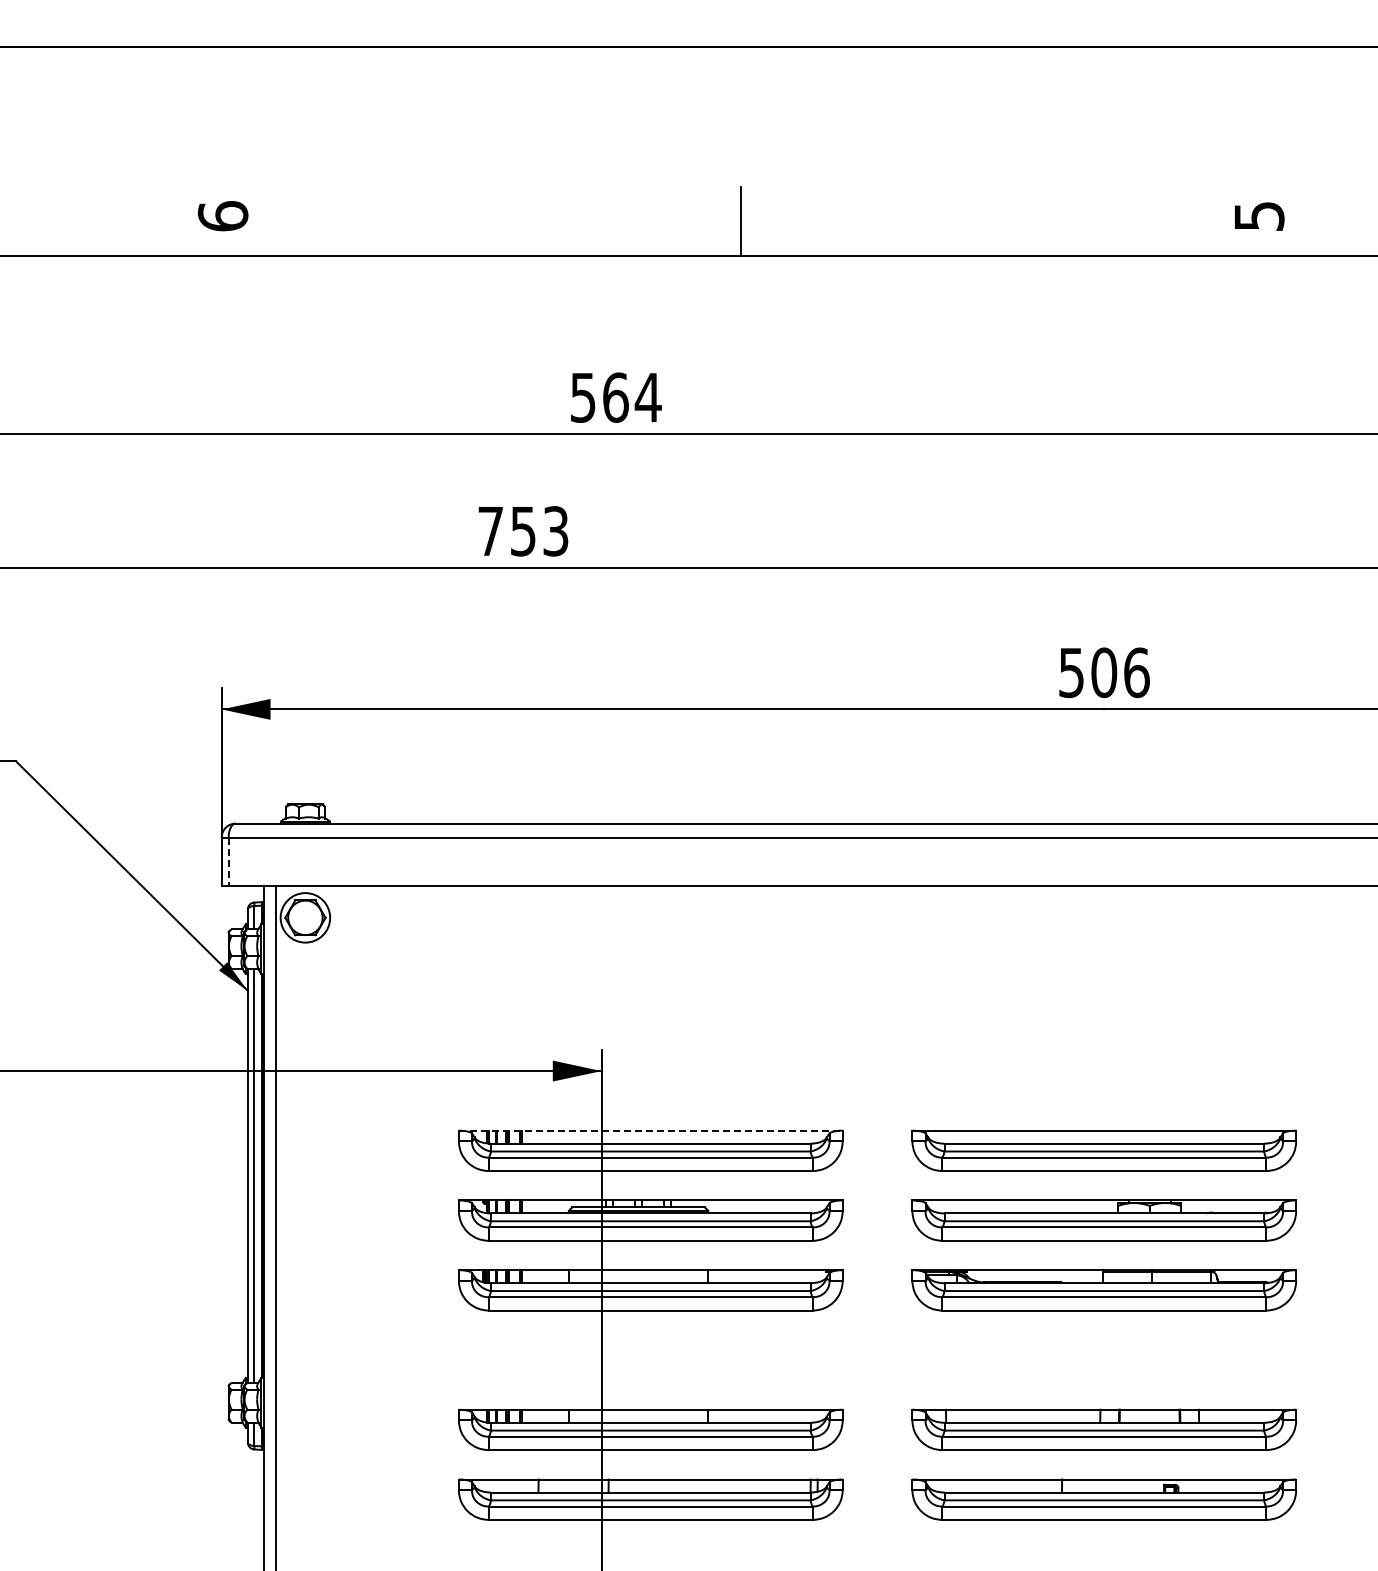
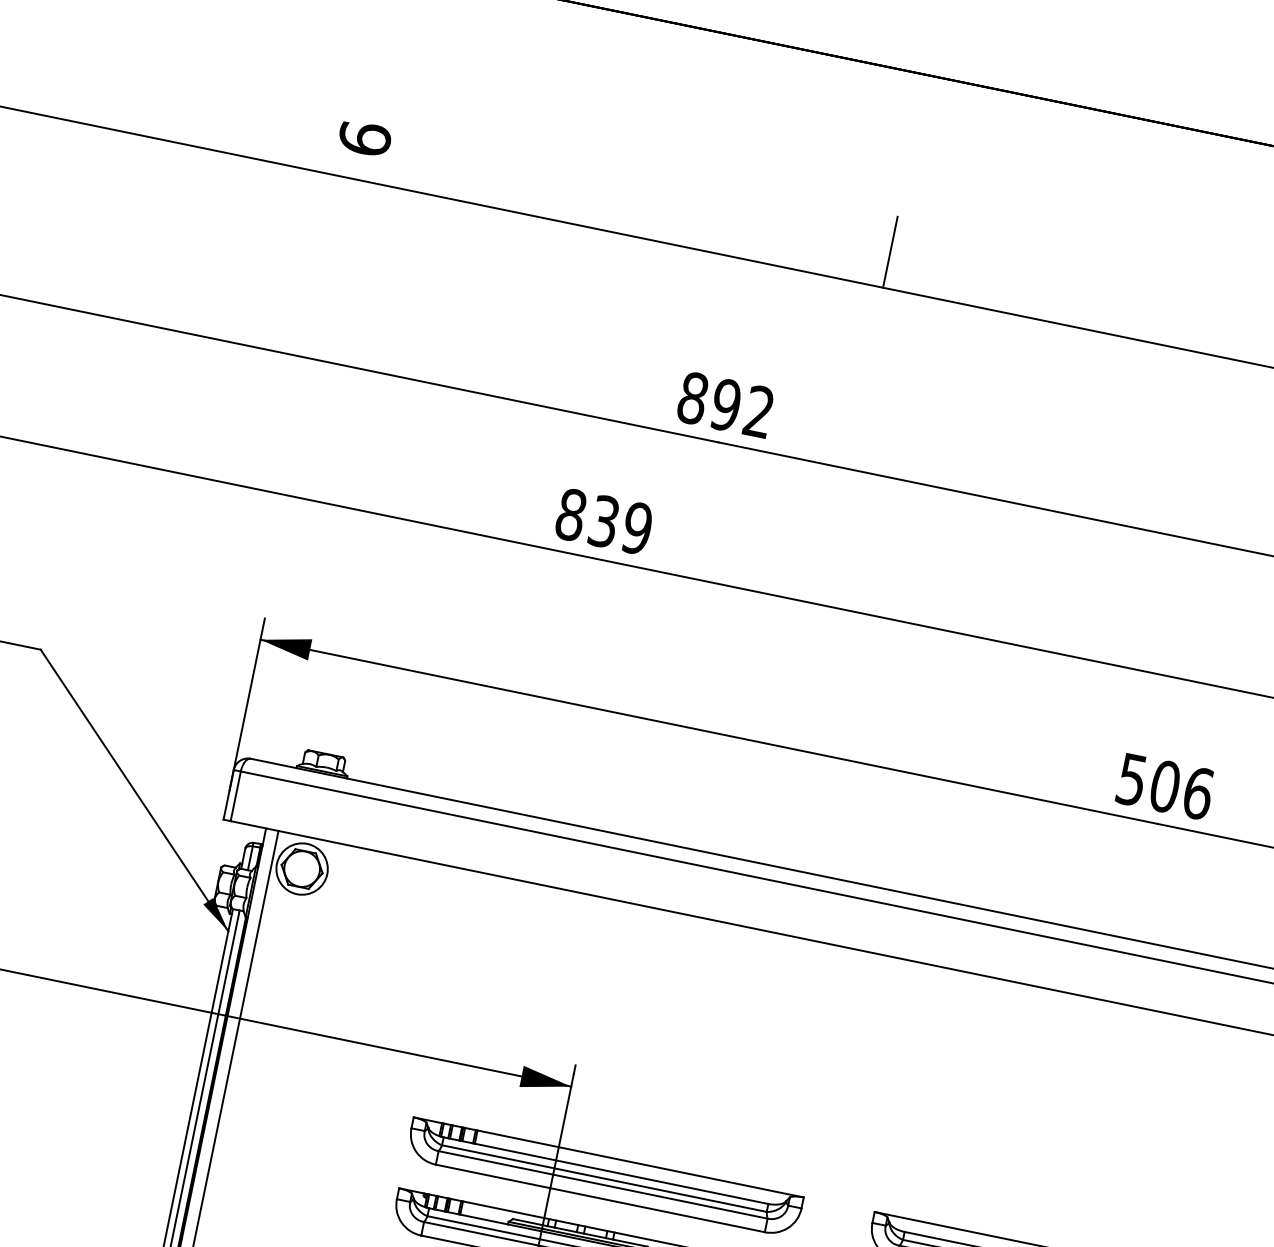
text: (615, 397) -> (725, 404), 564 -> 892
text: (523, 531) -> (604, 521), 753 -> 839
line: (228, 862) -> (235, 796), dashed -> solid
line: (650, 1130) -> (608, 1157), dashed -> solid

